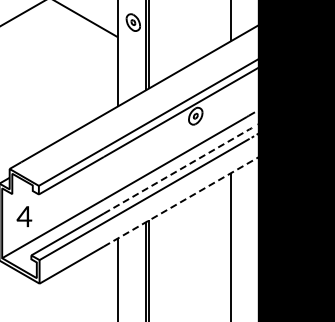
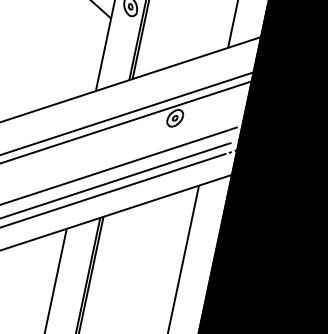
line: (177, 171) -> (143, 171), dashed -> solid
line: (181, 201) -> (141, 204), dashed -> solid

